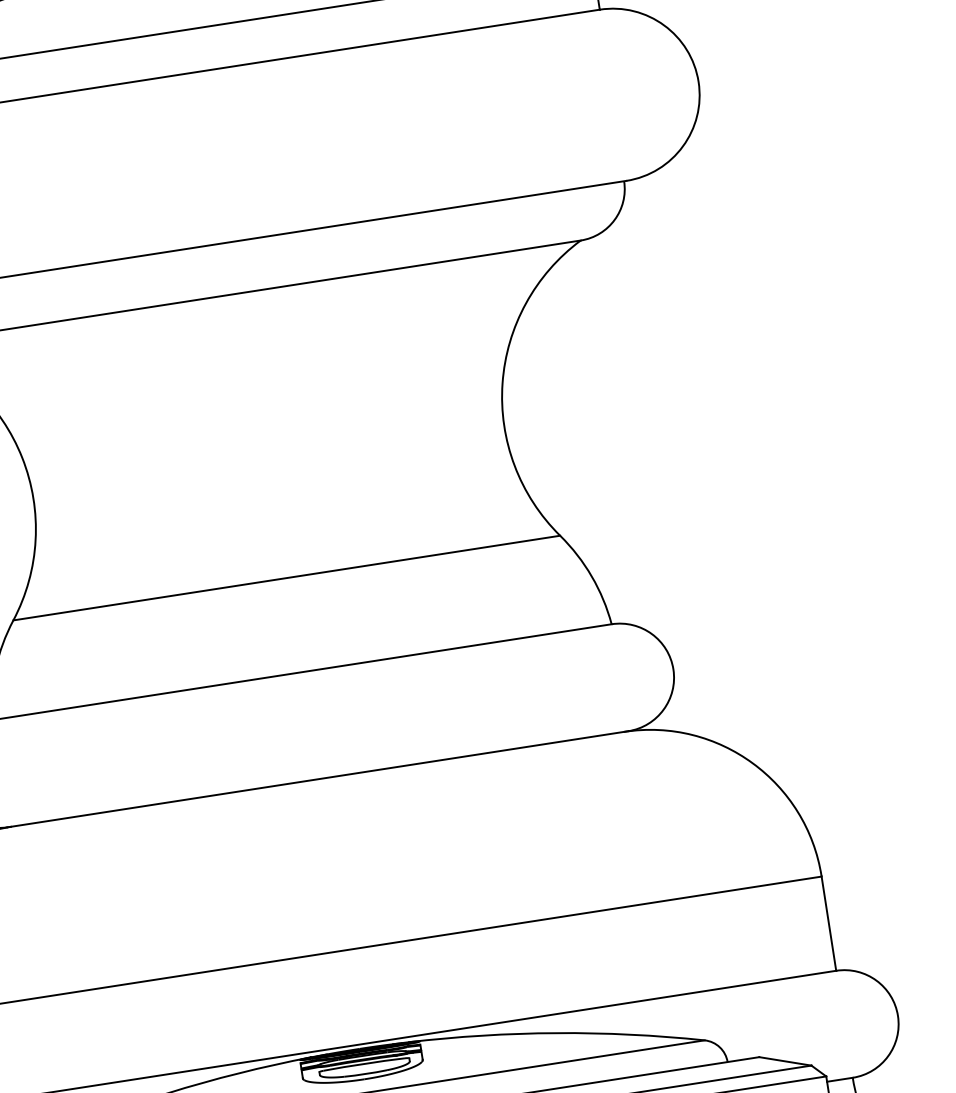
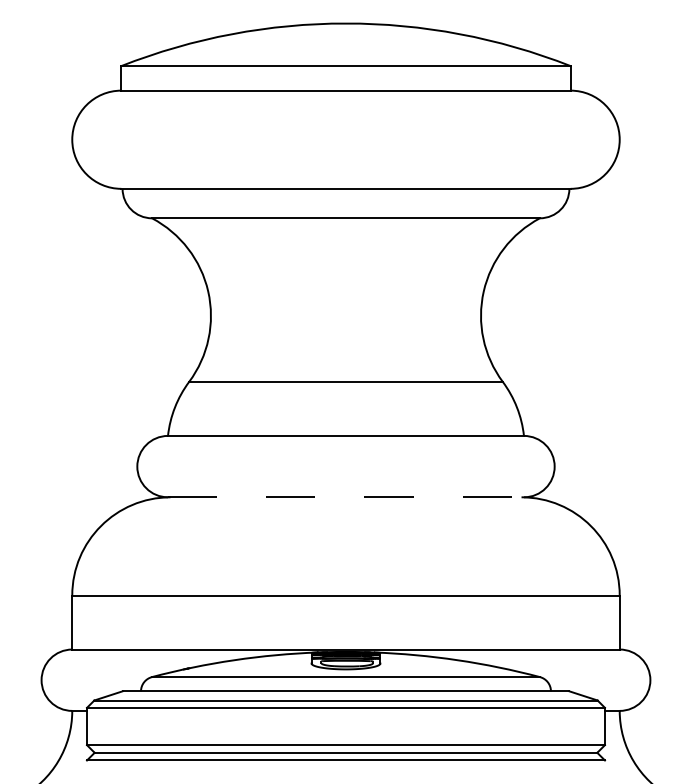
line: (318, 779) -> (346, 497), solid -> dashed

